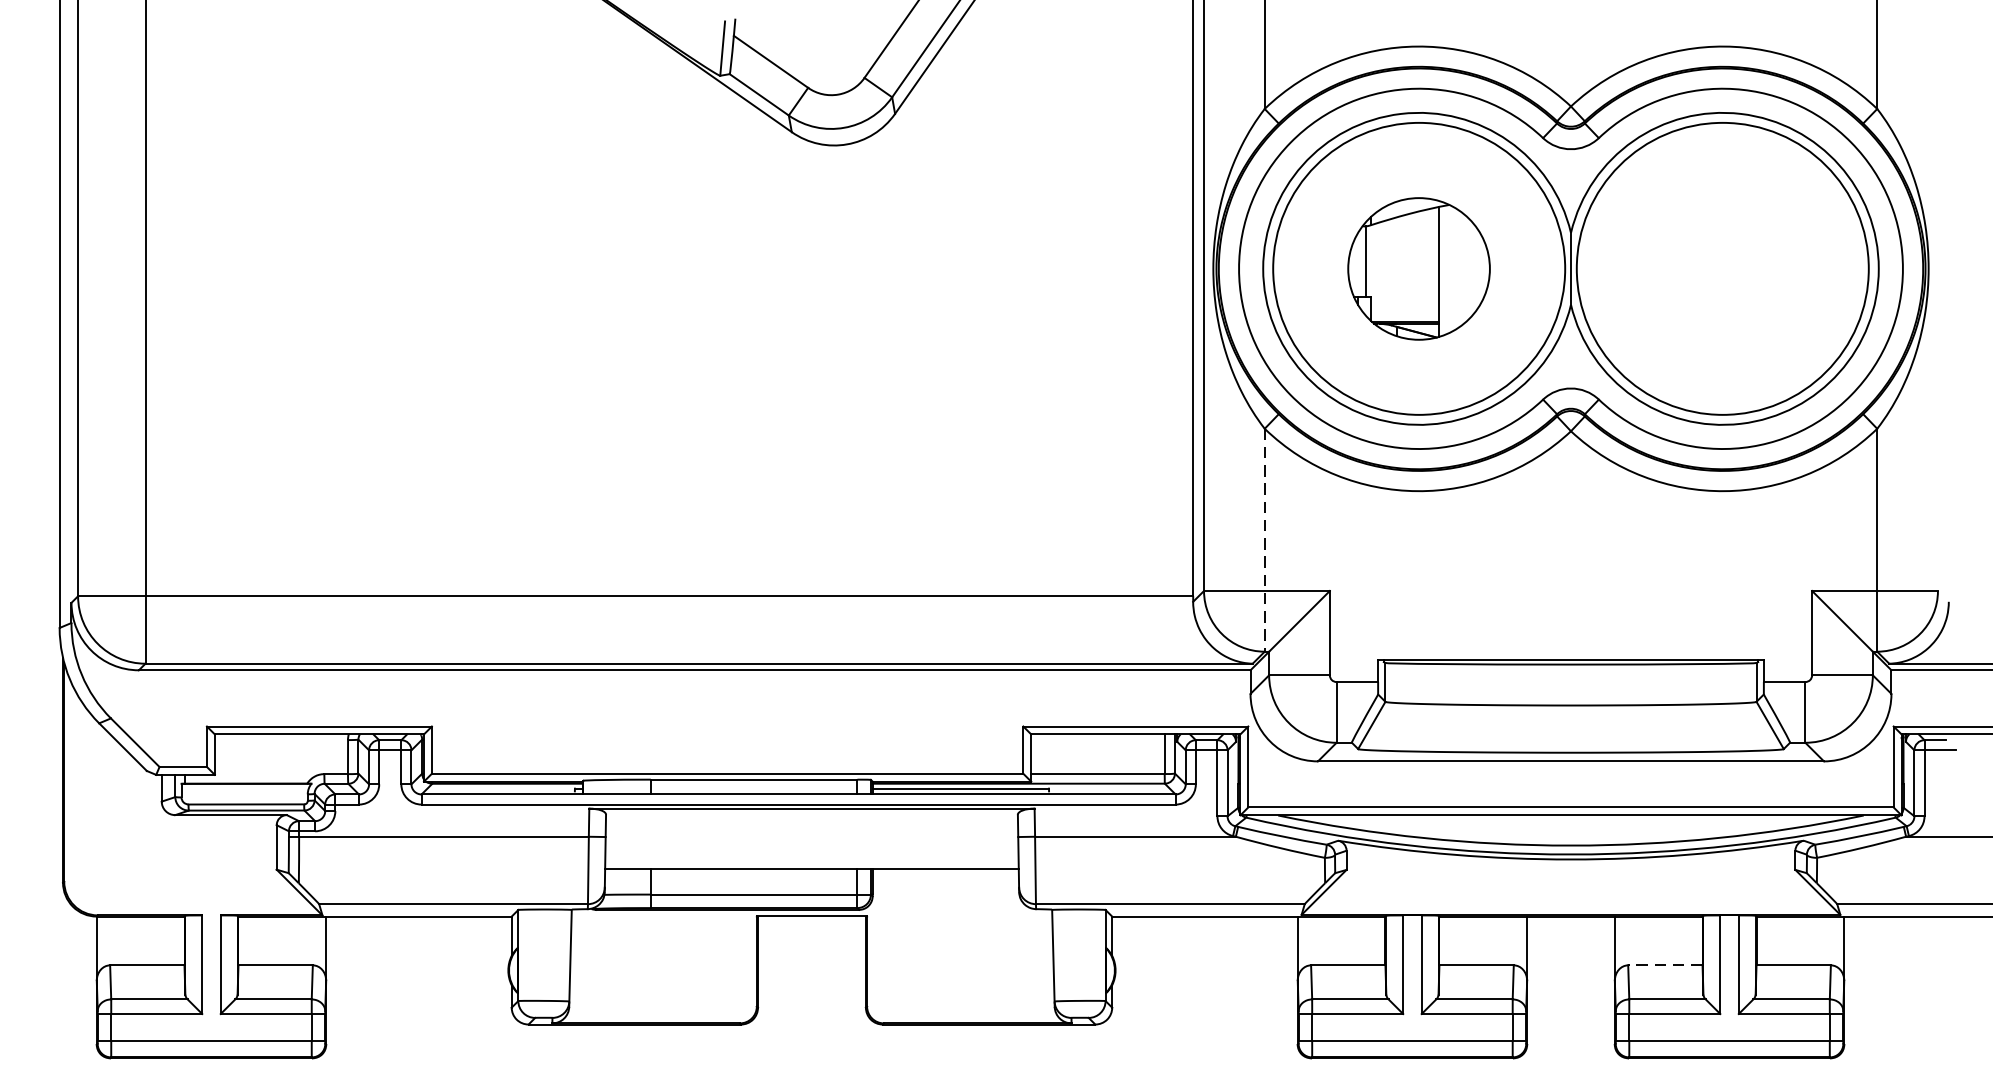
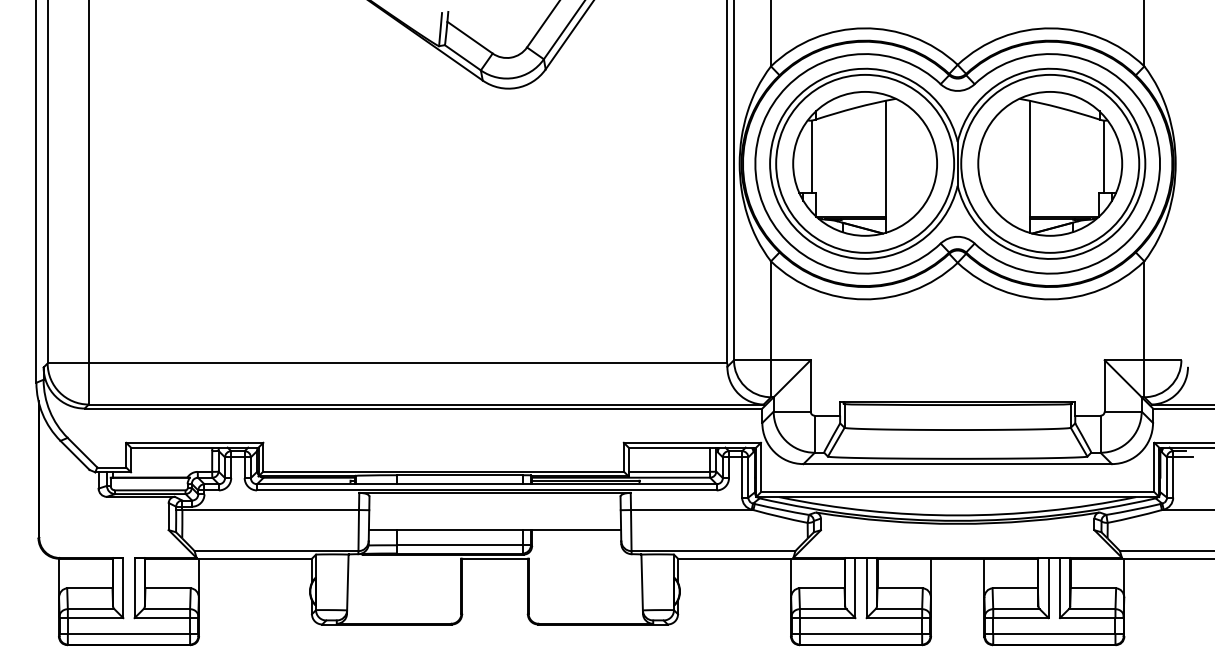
part: (1418, 268) -> (864, 163), size x1.67
part: (1723, 268) -> (1050, 163), added
line: (1265, 540) -> (771, 329), dashed -> solid
line: (1665, 965) -> (1015, 588), dashed -> solid

